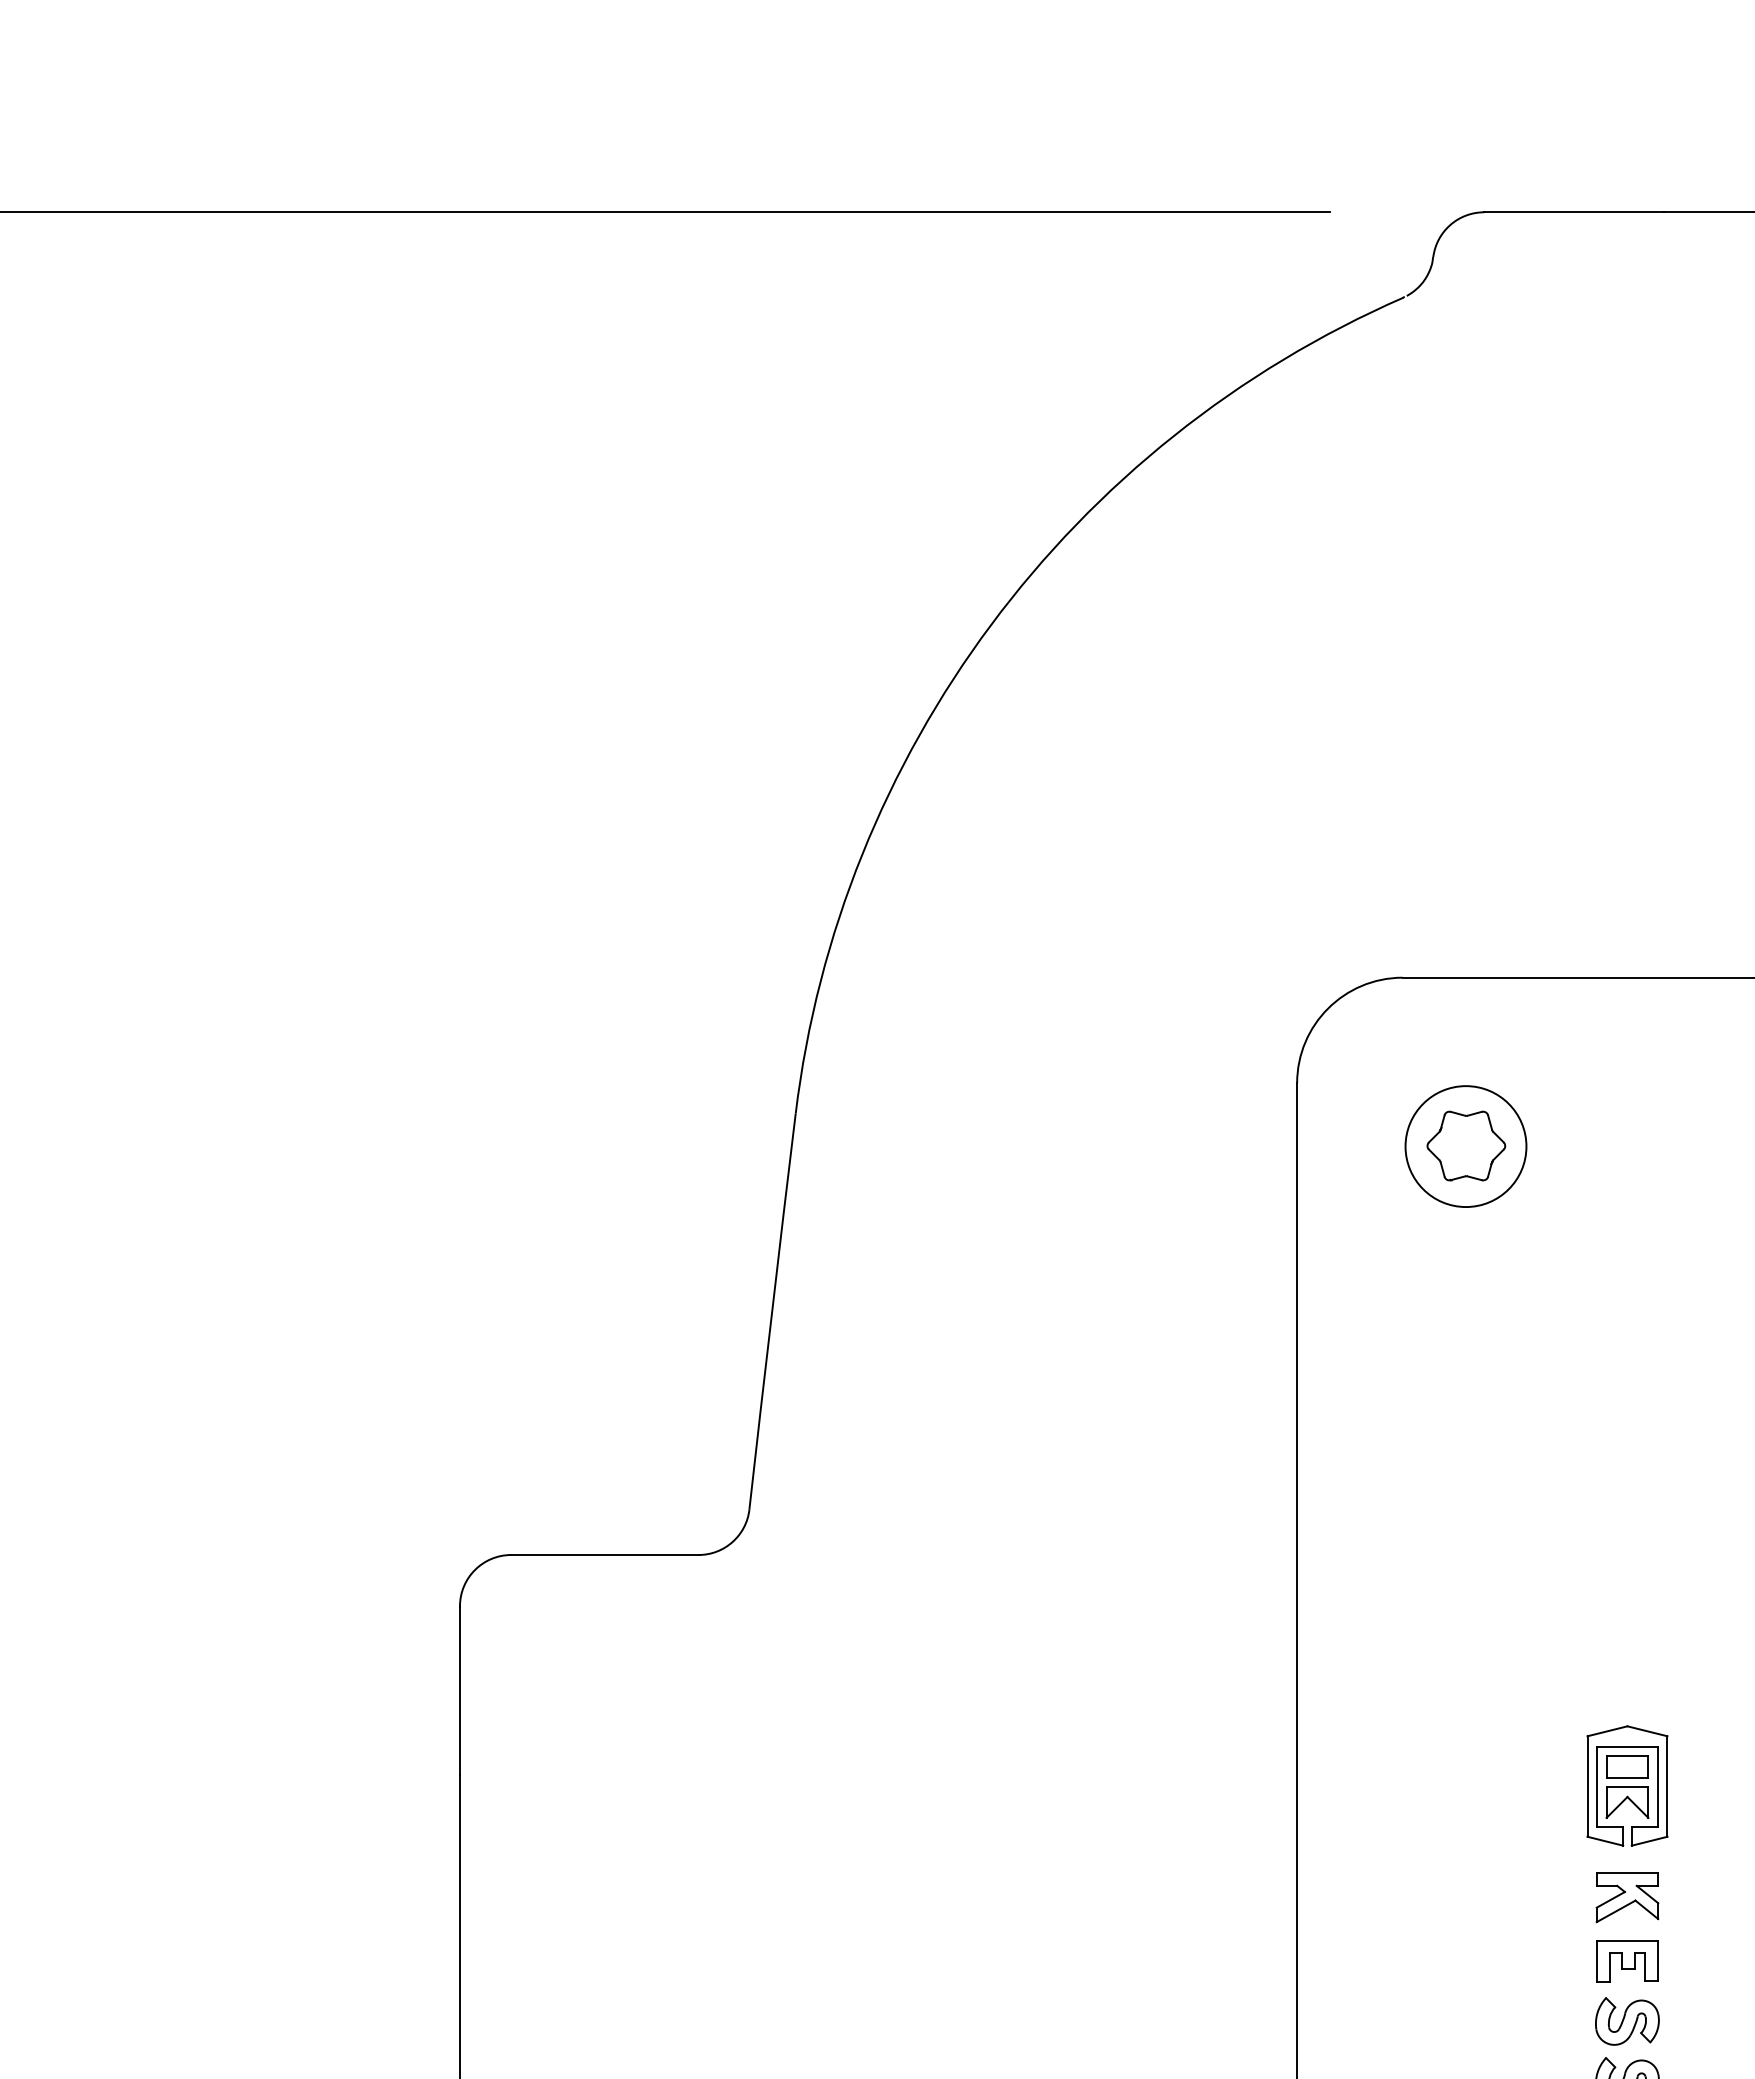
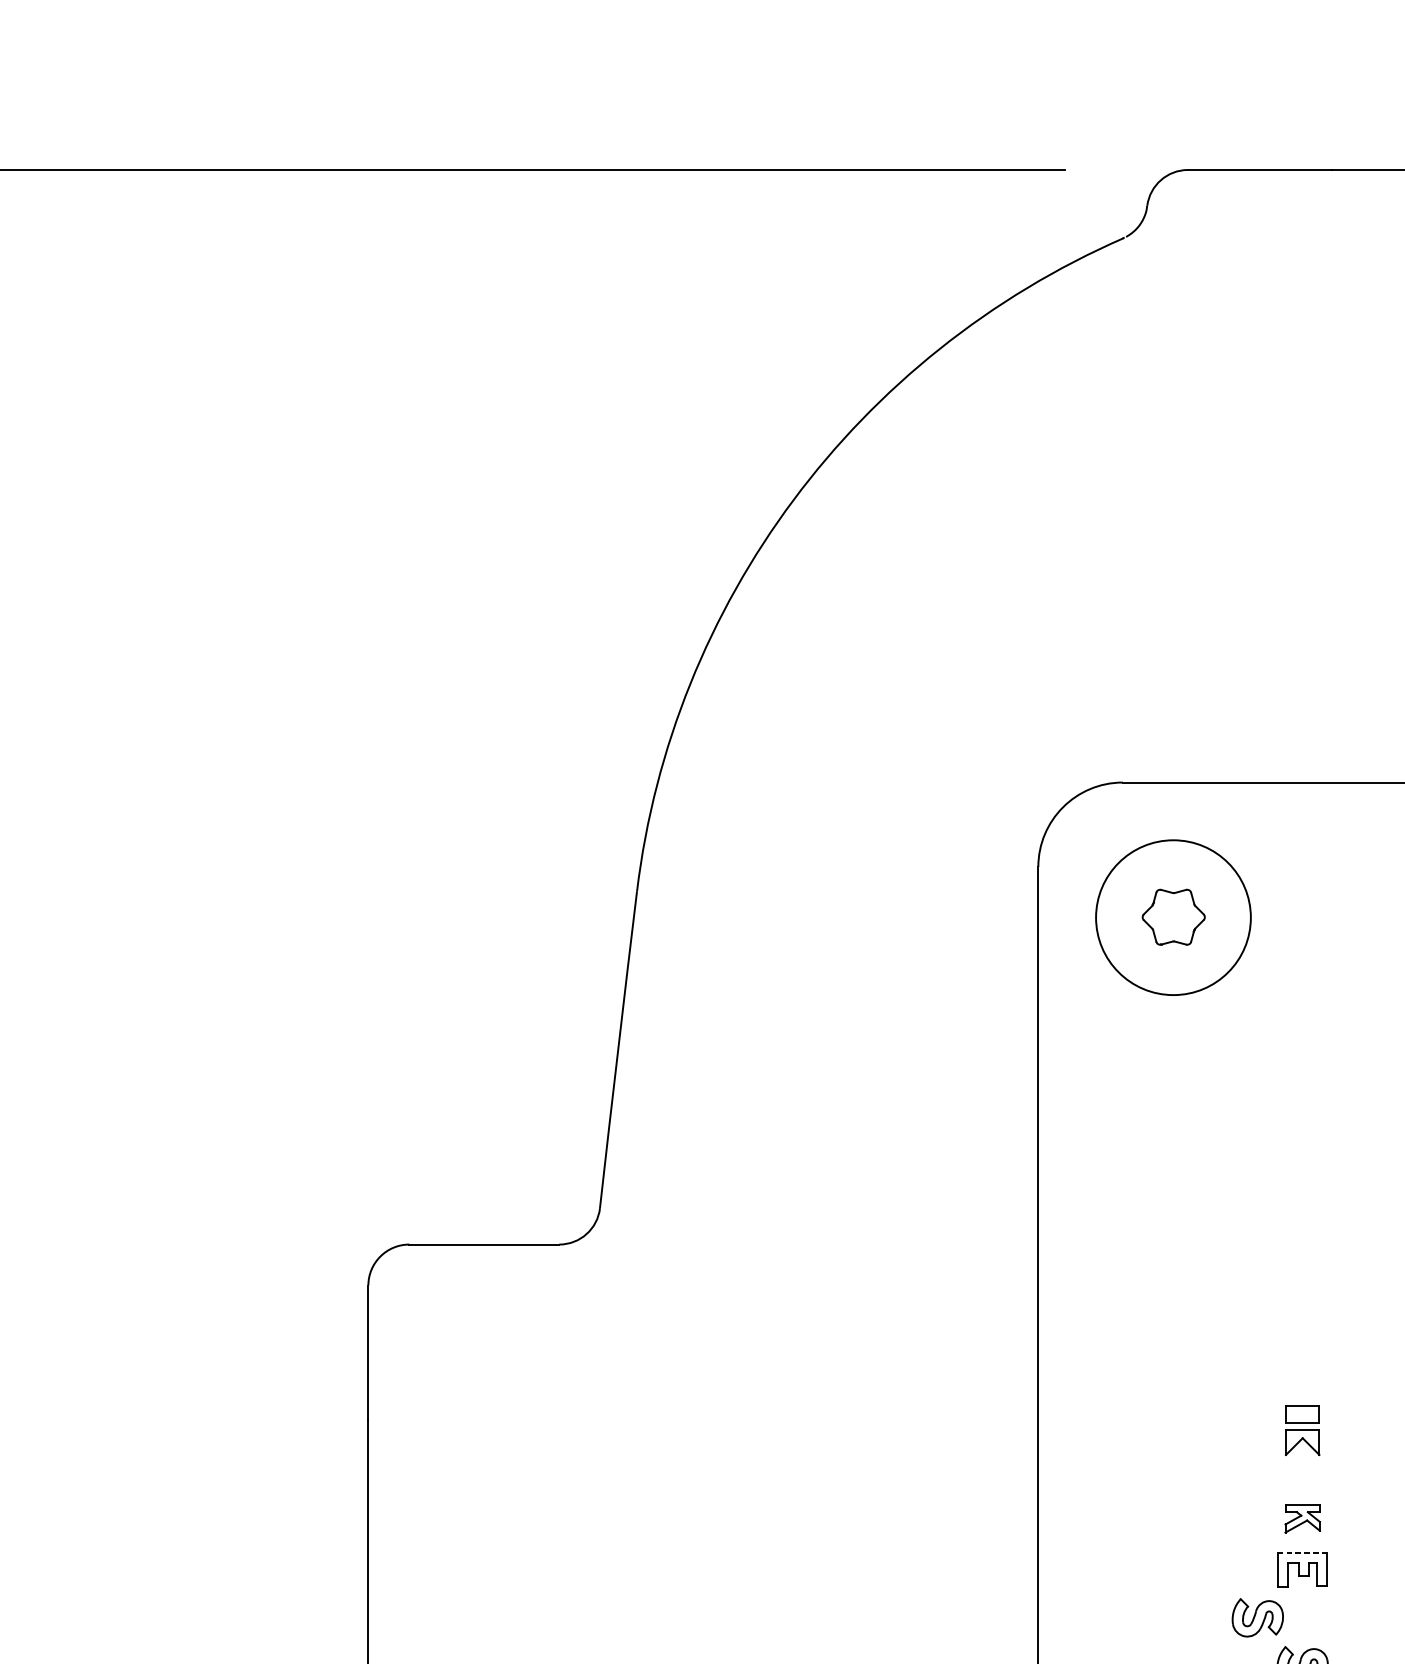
circle: (1465, 1146) -> (1173, 917), size x1.6
part: (1597, 1785) -> (1278, 1429), removed
part: (1627, 1897) -> (1302, 1518), size x0.7
line: (1627, 1940) -> (1302, 1553), solid -> dashed
part: (1627, 2021) -> (1257, 1617), moved

